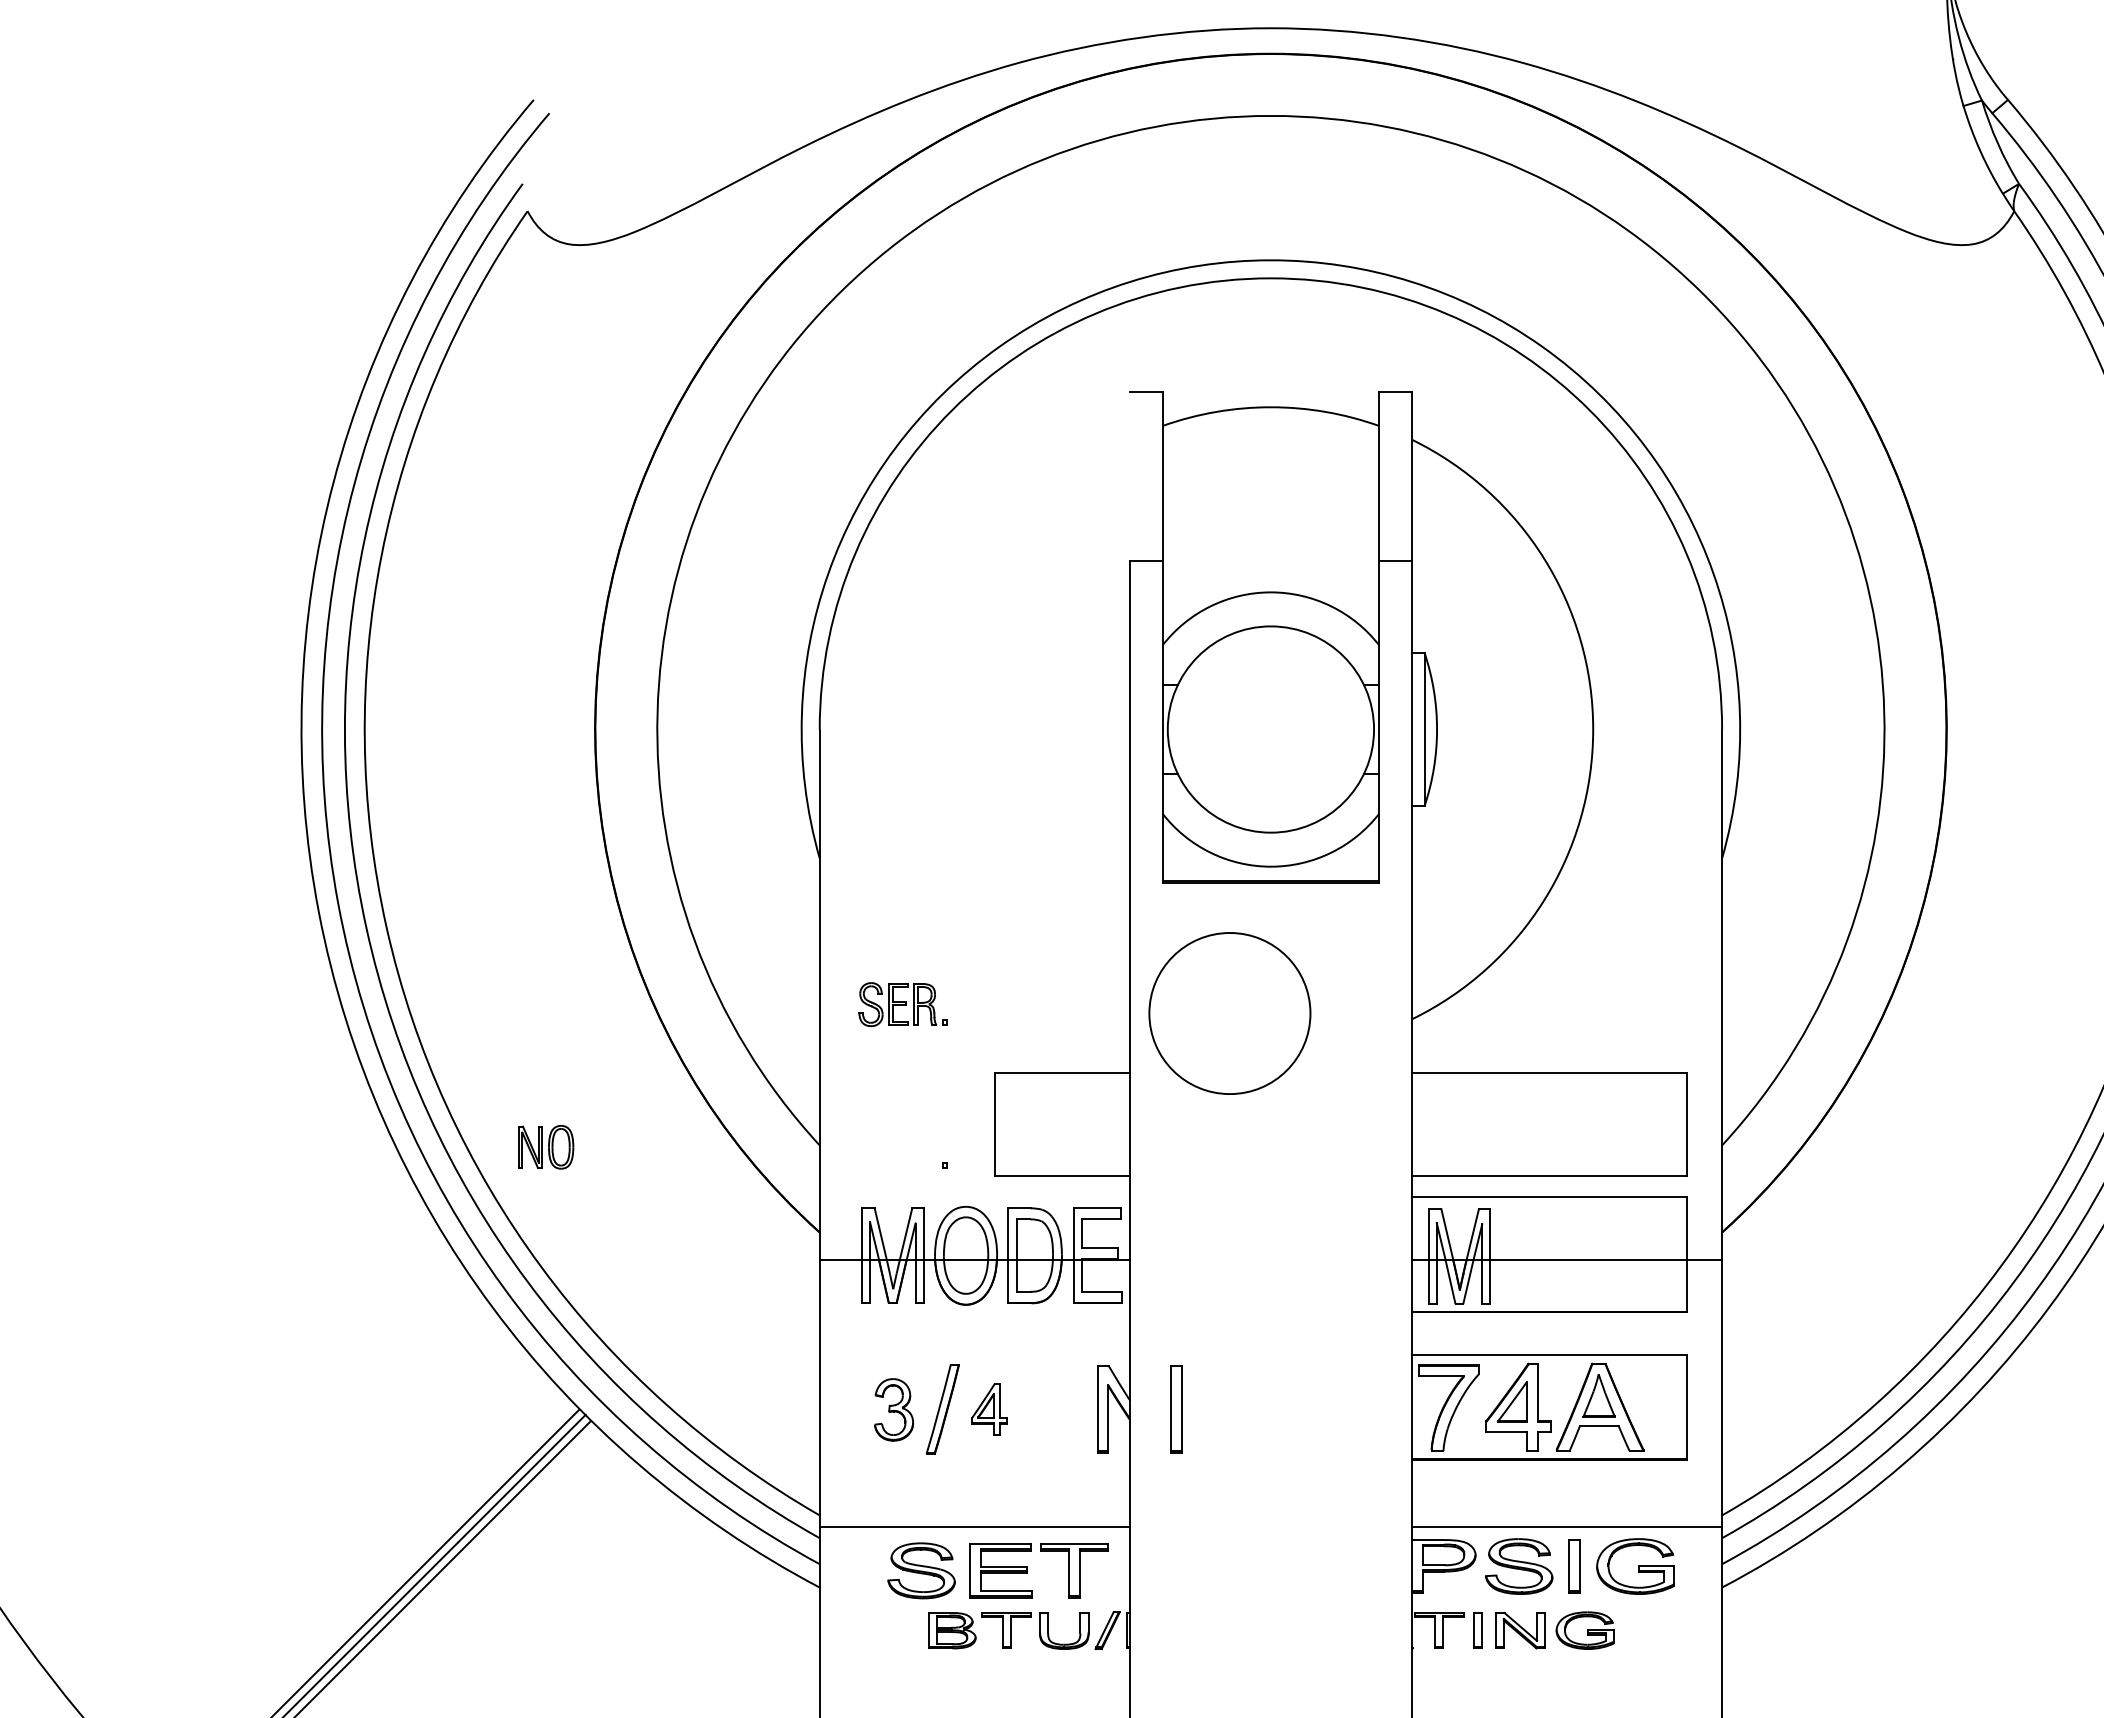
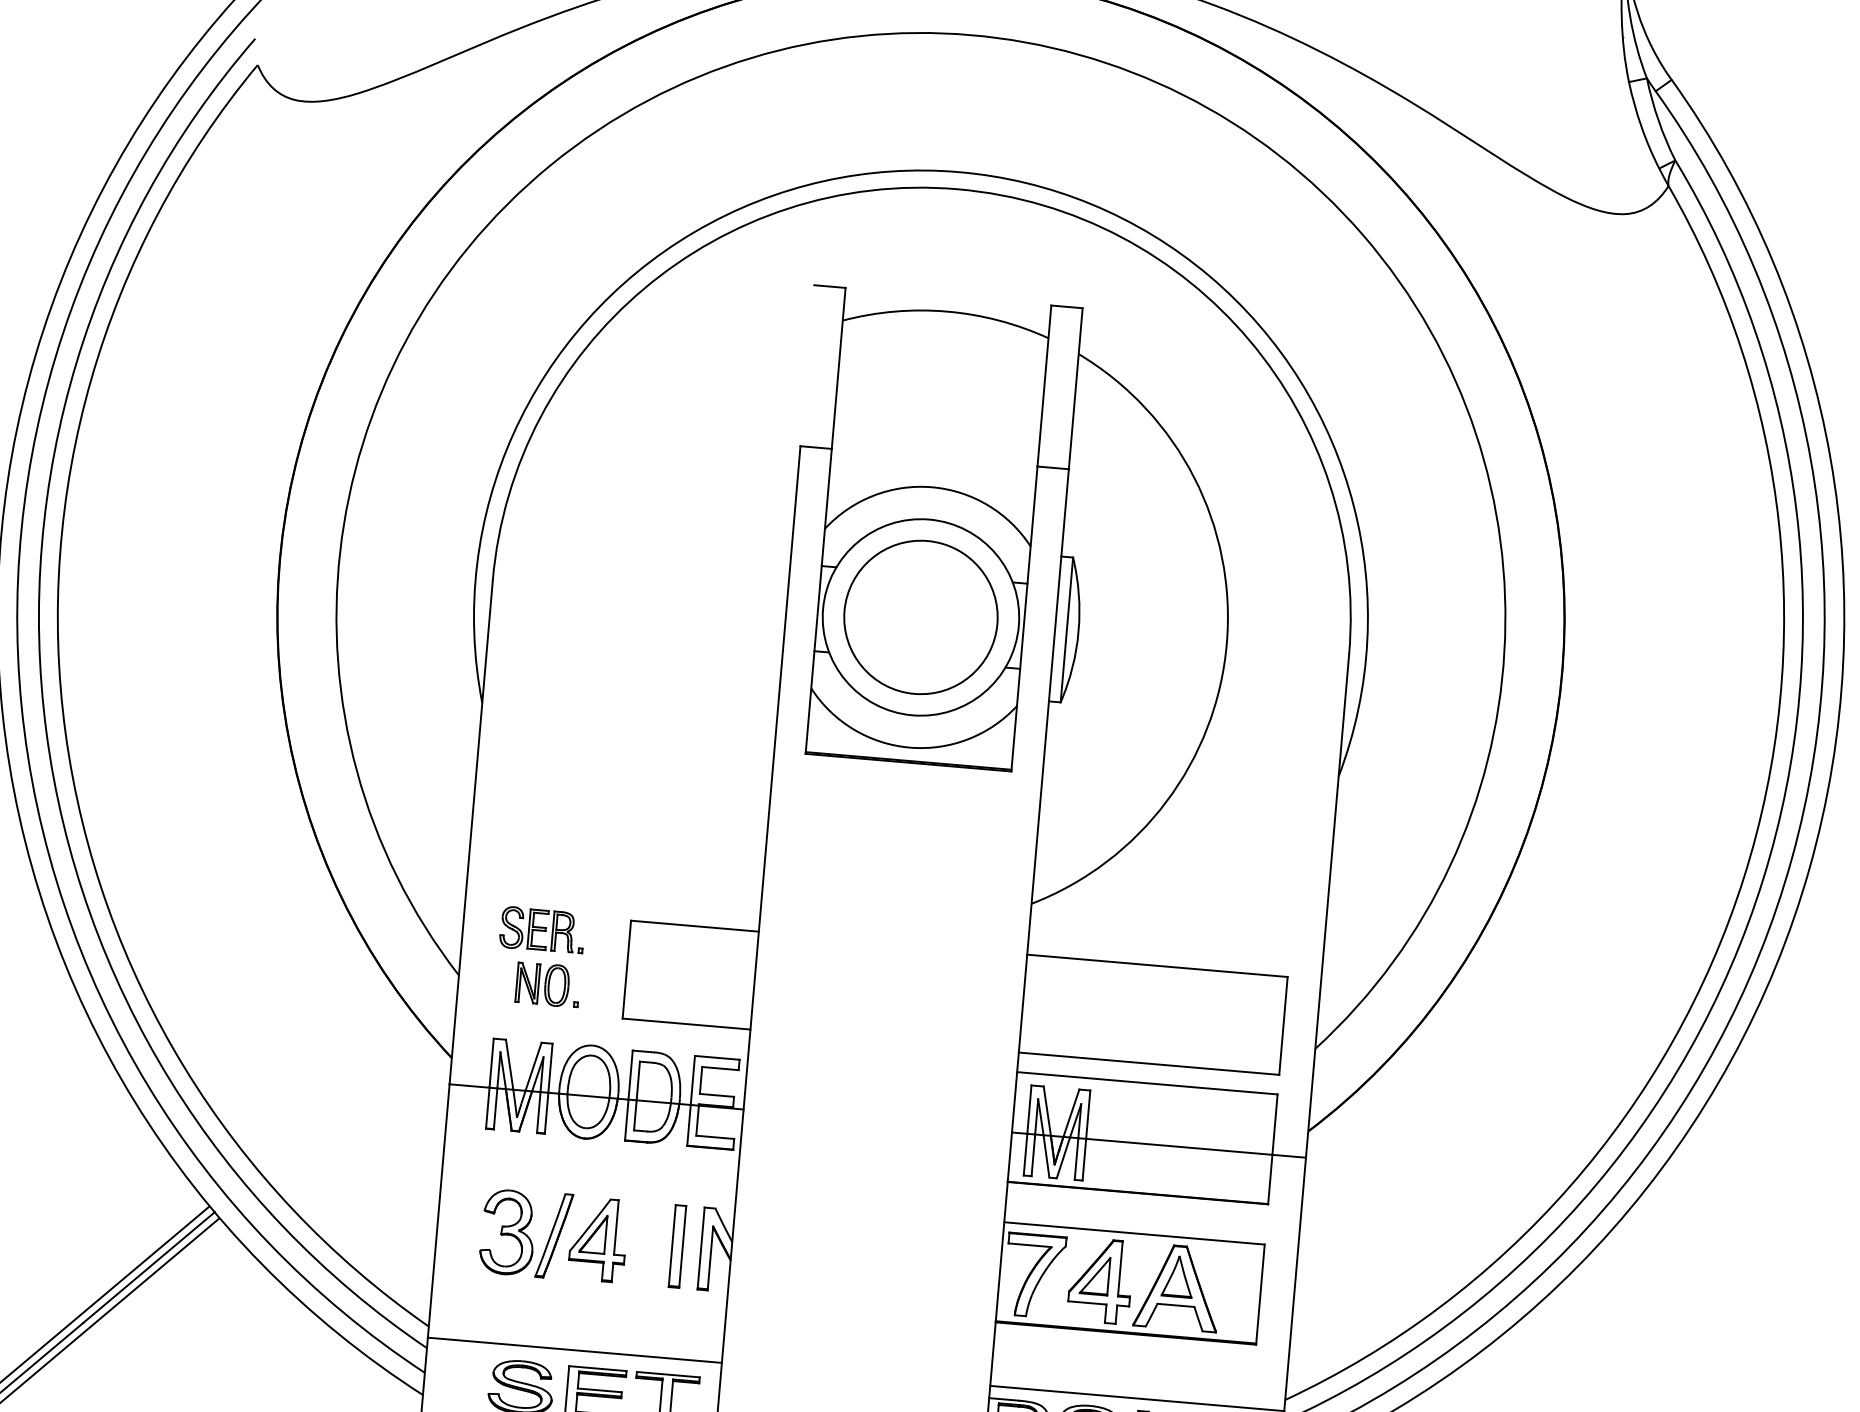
part: (902, 1004) -> (541, 930), moved
circle: (1229, 1013) -> (920, 617), moved
part: (546, 1147) -> (543, 984), moved
part: (893, 1409) -> (507, 1232), size x1.43
part: (989, 1409) -> (598, 1239), size x1.67
part: (1176, 1409) -> (677, 1246), moved

